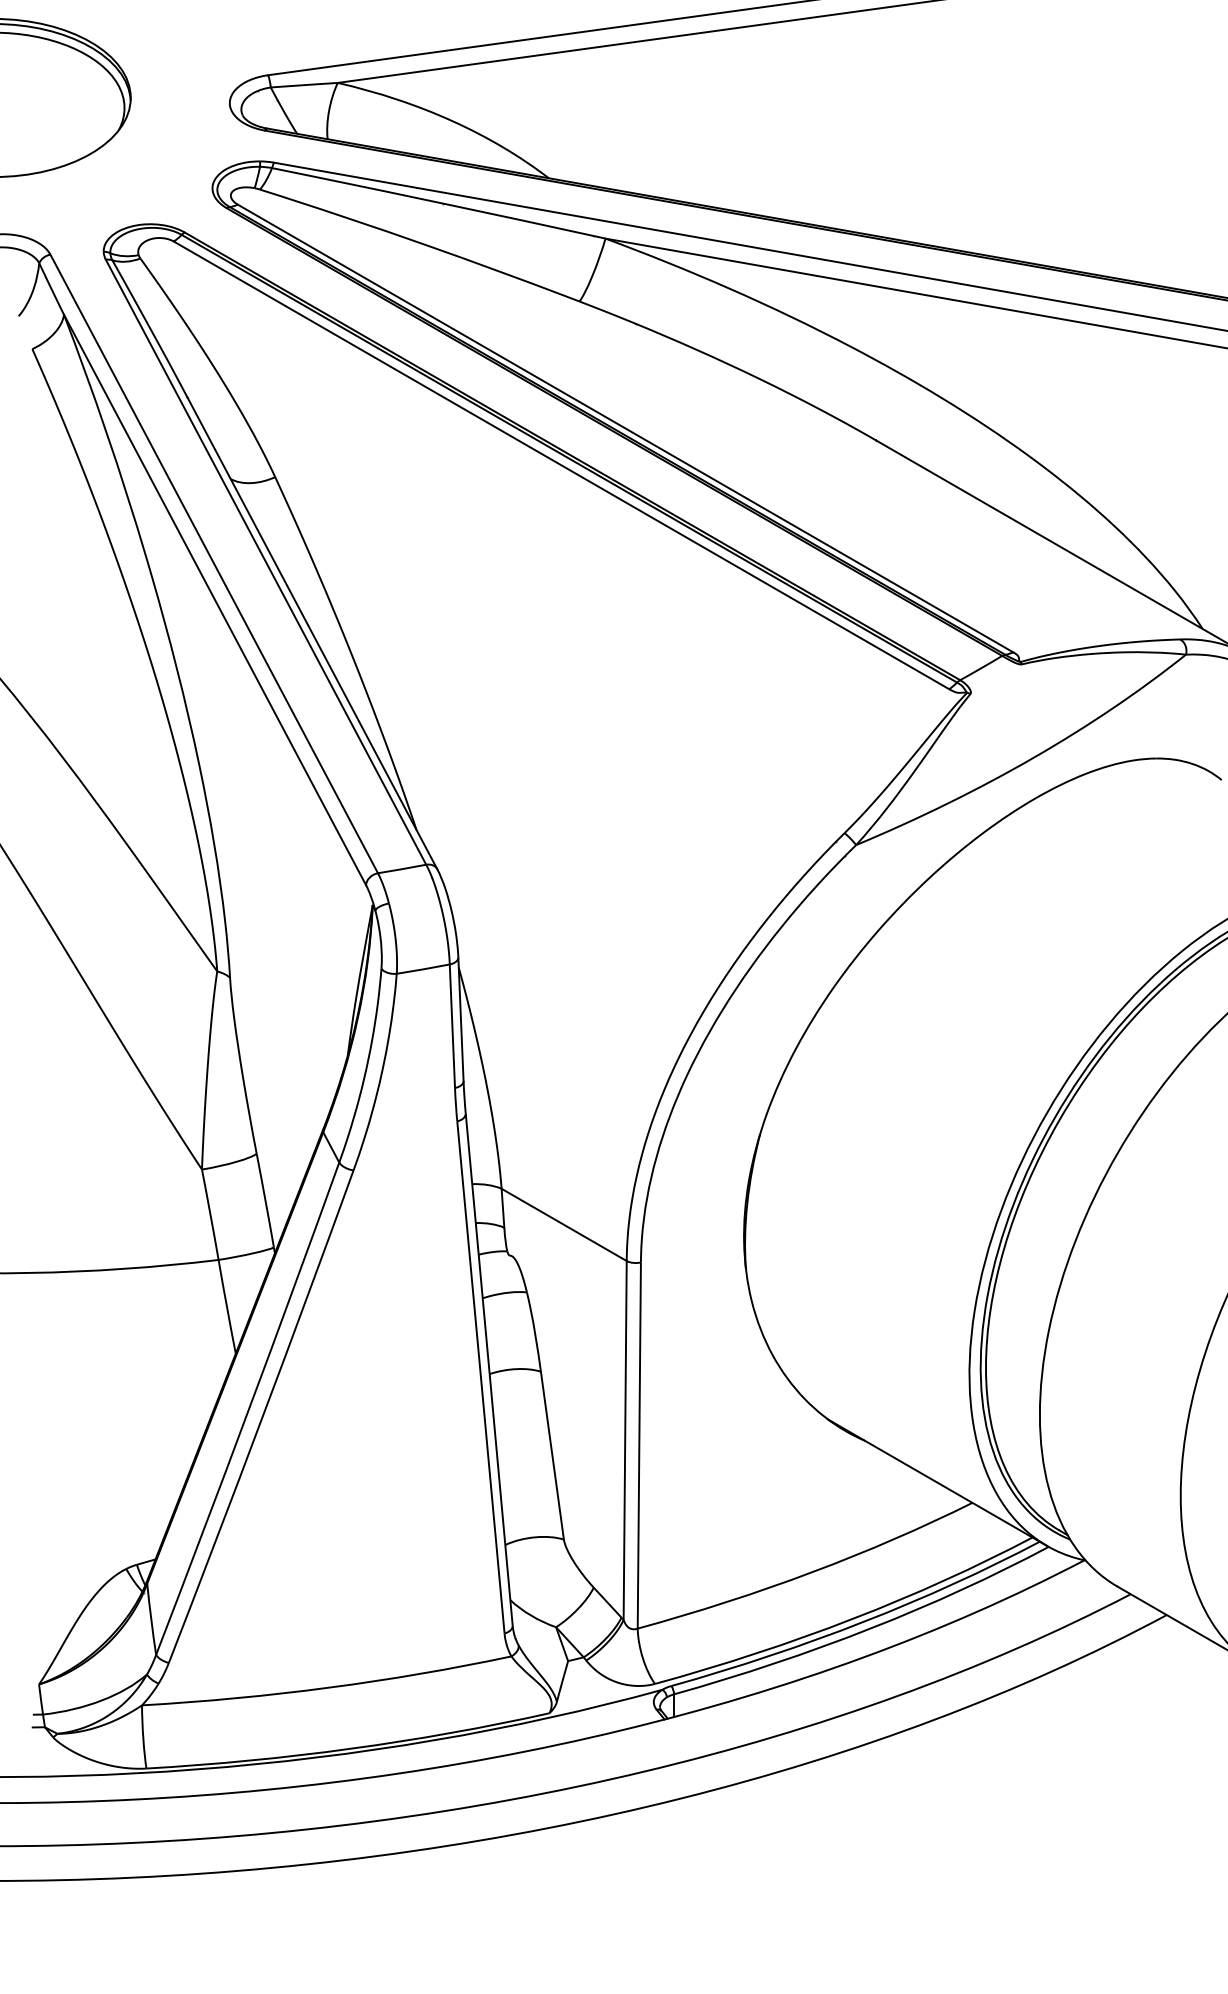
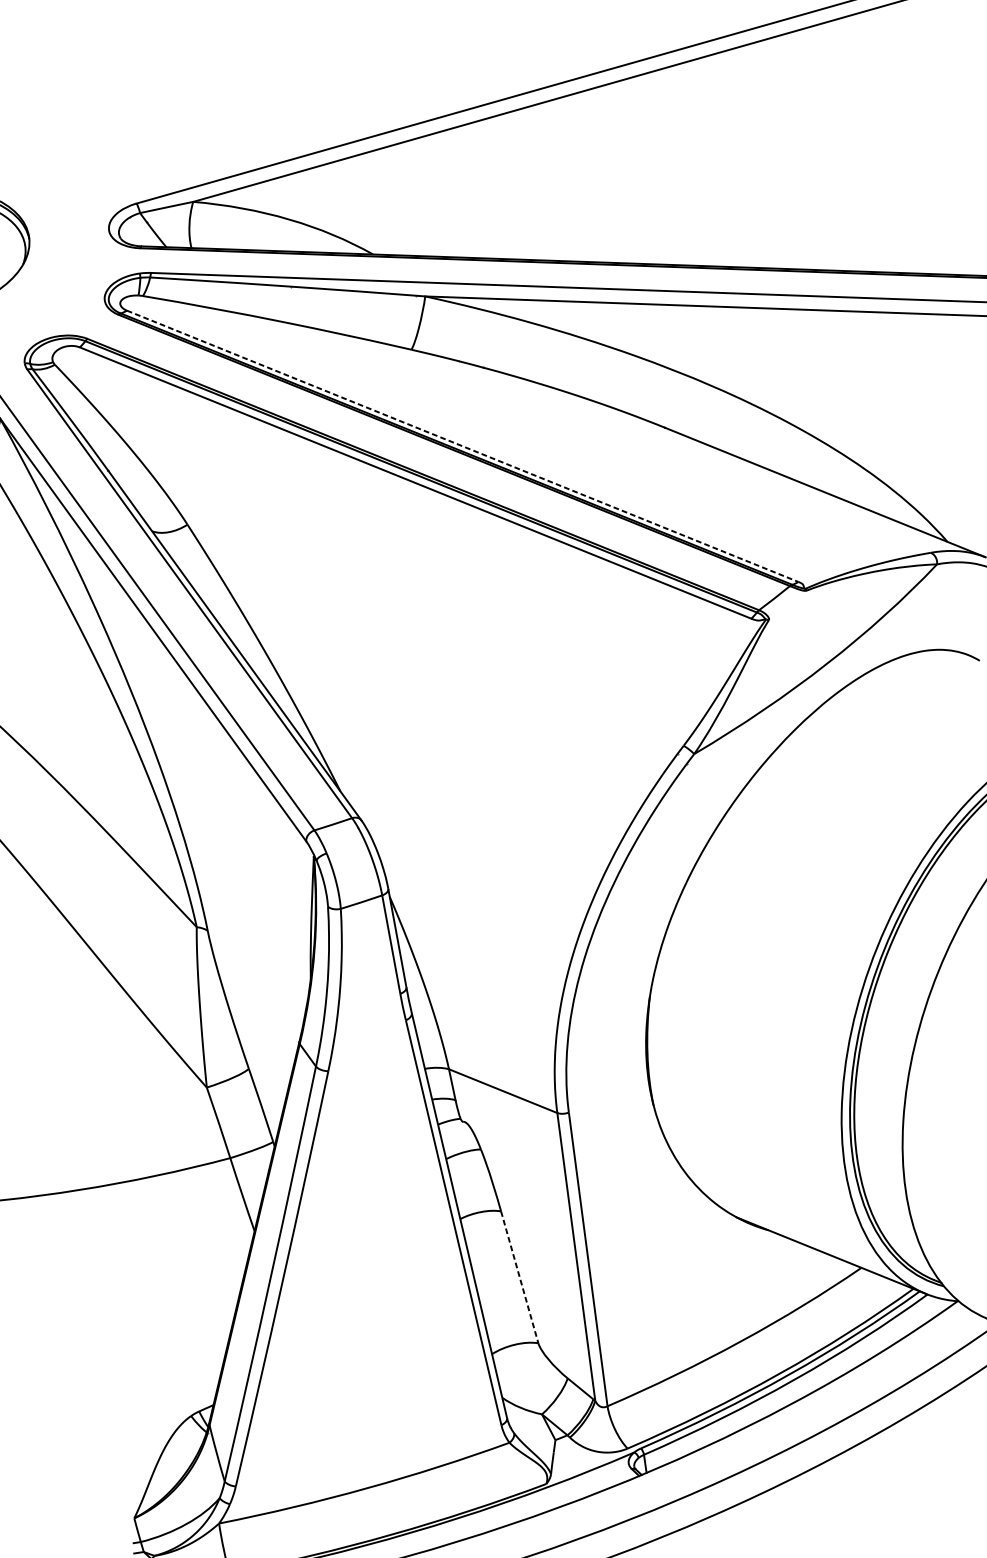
line: (625, 428) -> (462, 446), solid -> dashed
line: (552, 1455) -> (519, 1277), solid -> dashed

